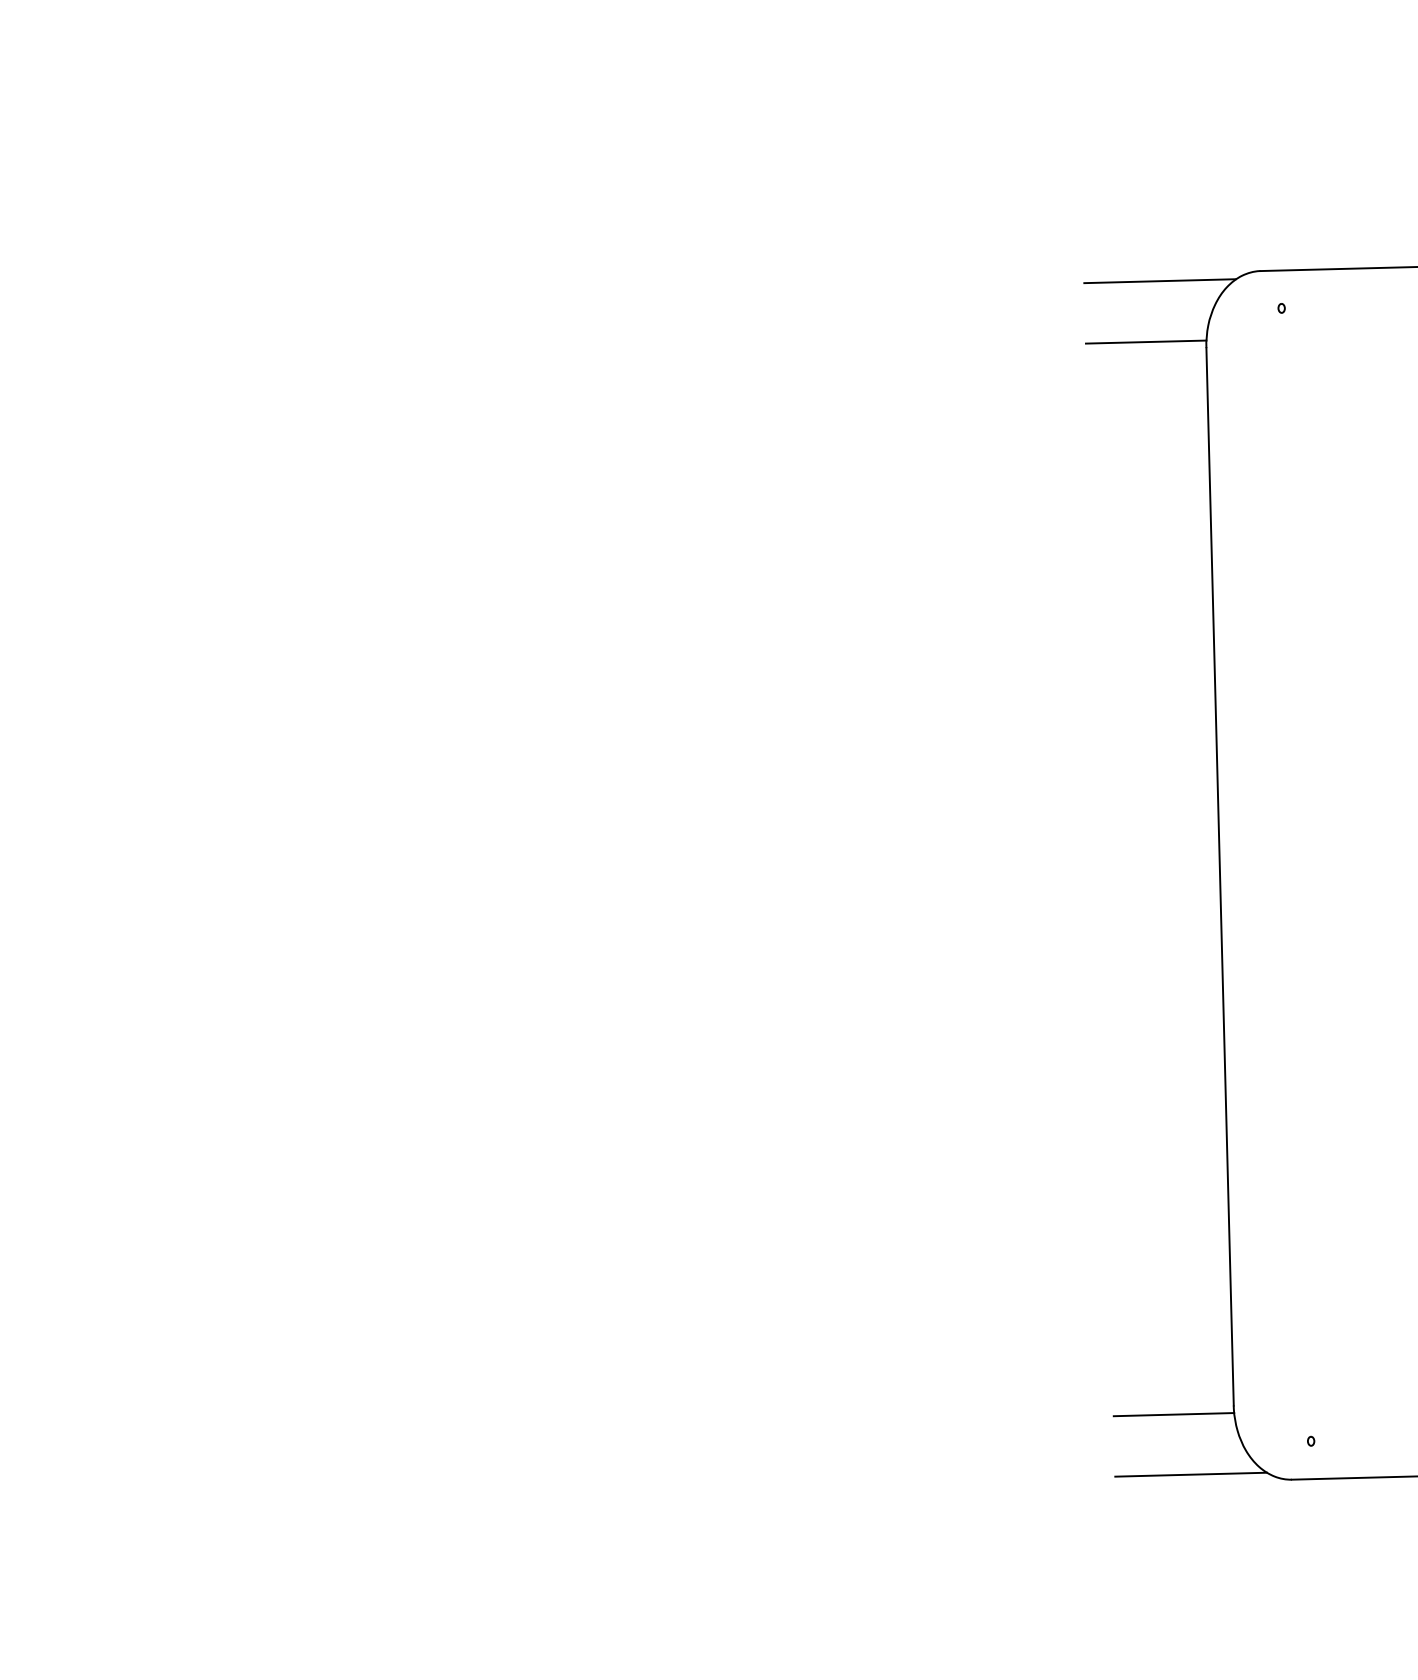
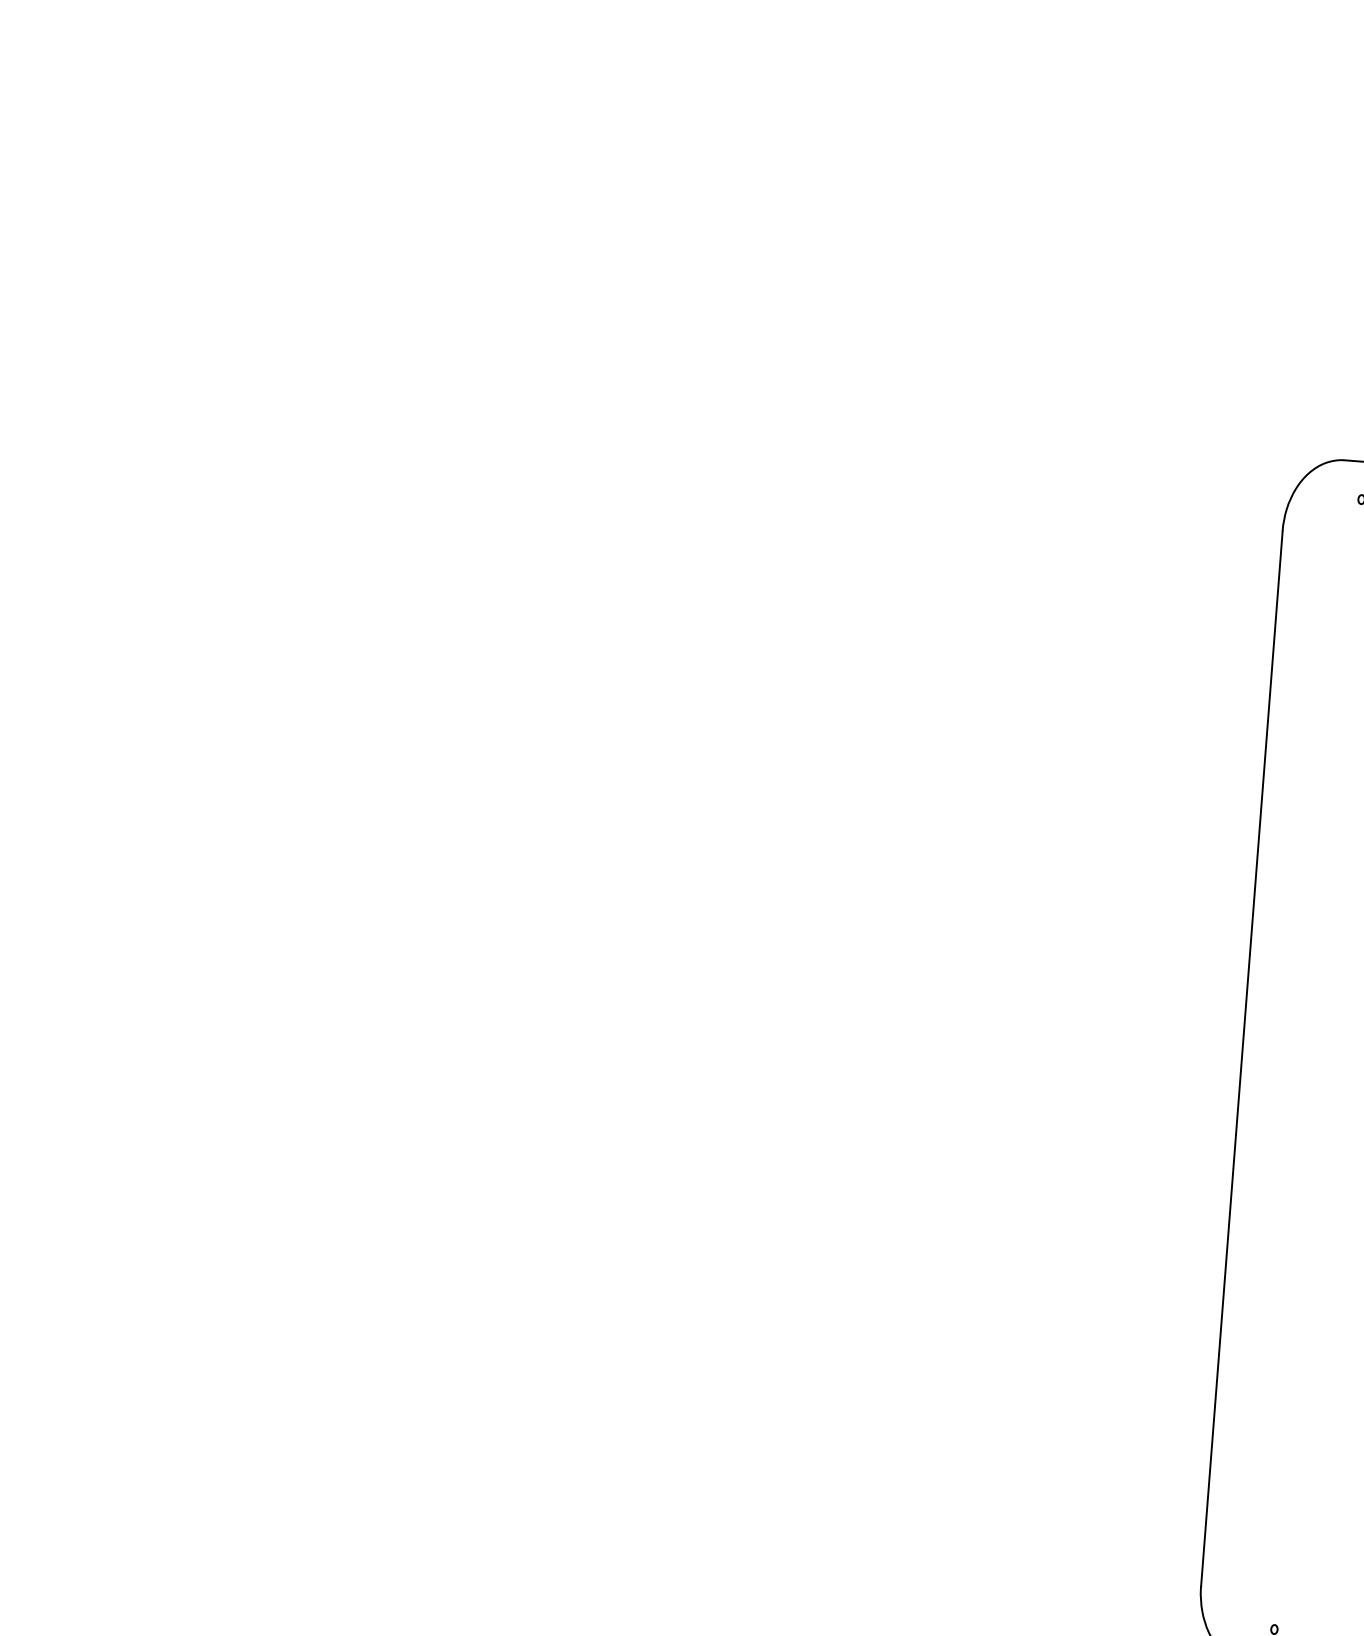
line: (1160, 281) -> (1243, 460), removed
line: (1145, 341) -> (1222, 518), removed
line: (1173, 1414) -> (1140, 1588), removed

